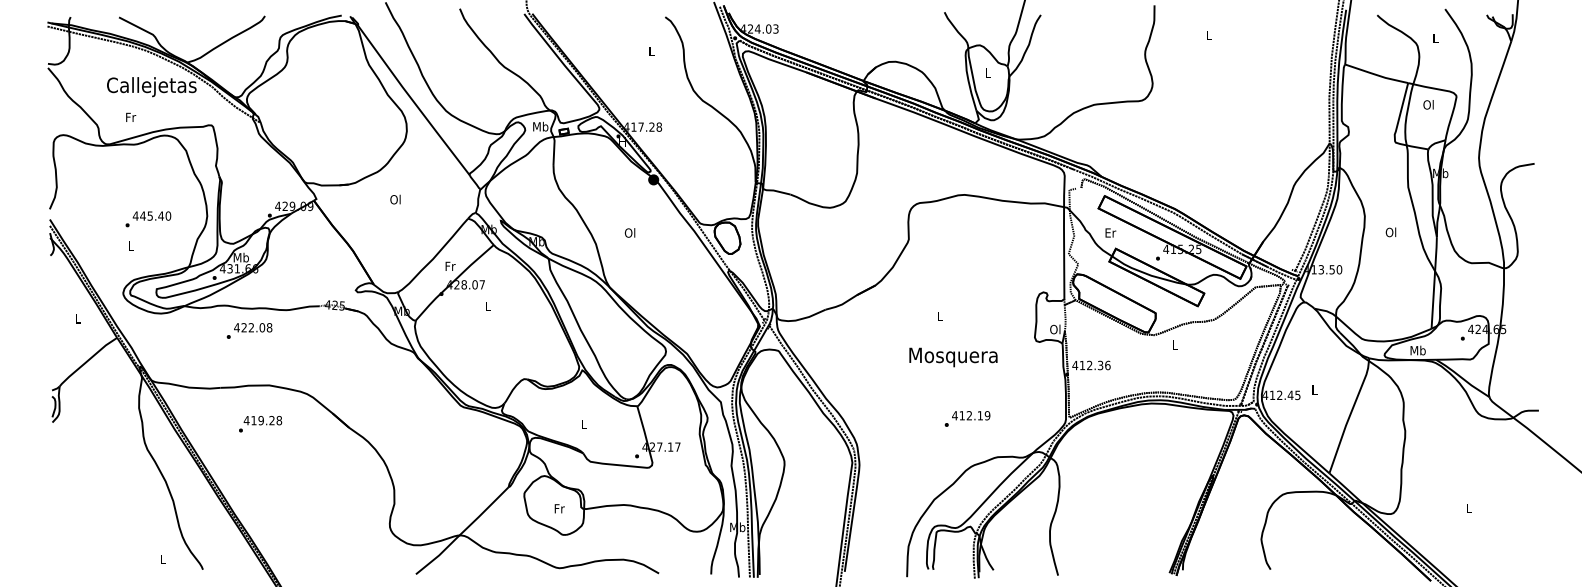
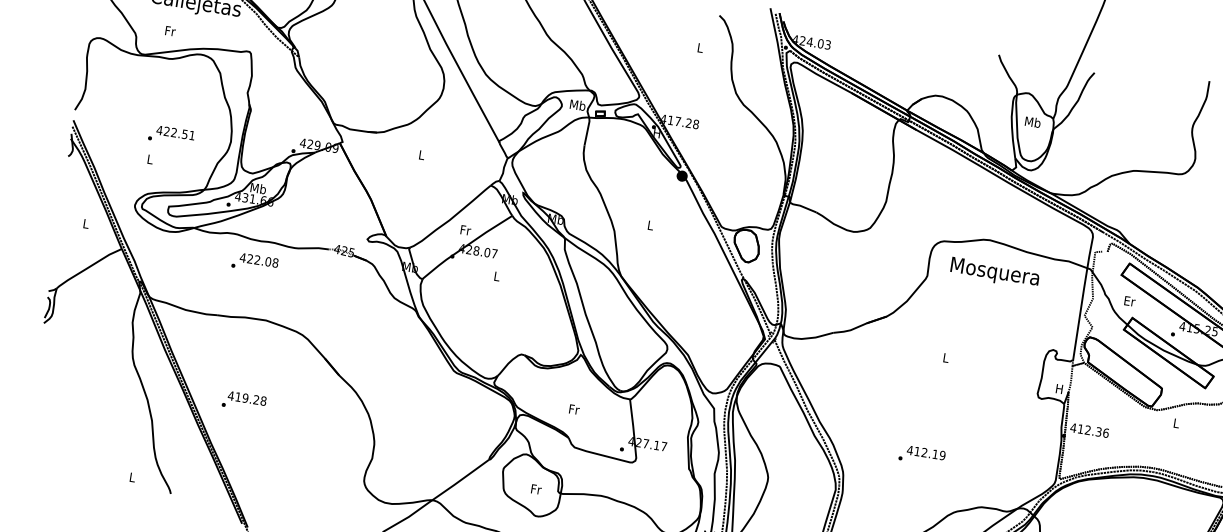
text: (987, 72) -> (1032, 121), L -> Mb
text: (395, 199) -> (421, 154), Ol -> L
text: (155, 215) -> (179, 132), 445.40 -> 422.51
text: (629, 232) -> (649, 224), Ol -> L
text: (1055, 329) -> (1059, 388), Ol -> H
text: (953, 357) -> (994, 273), moved
text: (967, 418) -> (922, 455), moved
text: (260, 424) -> (244, 402), moved
text: (584, 424) -> (574, 409), L -> Fr

